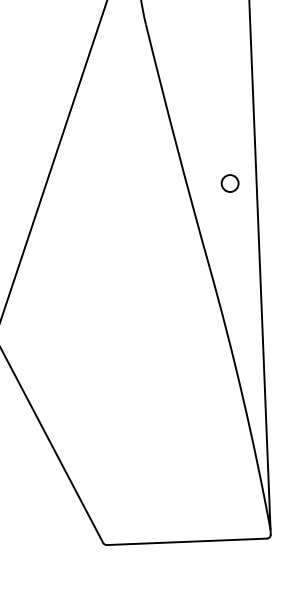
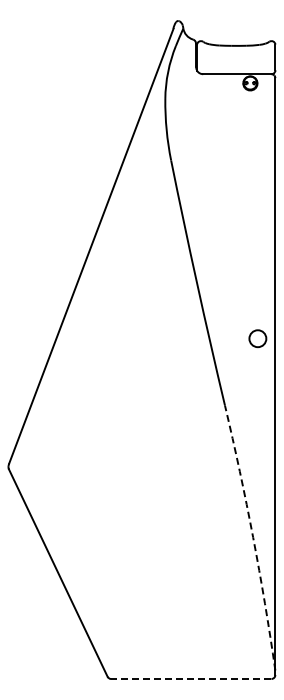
circle: (229, 183) -> (257, 338), moved
arc: (243, 397) -> (253, 537), solid -> dashed
line: (186, 542) -> (190, 679), solid -> dashed

